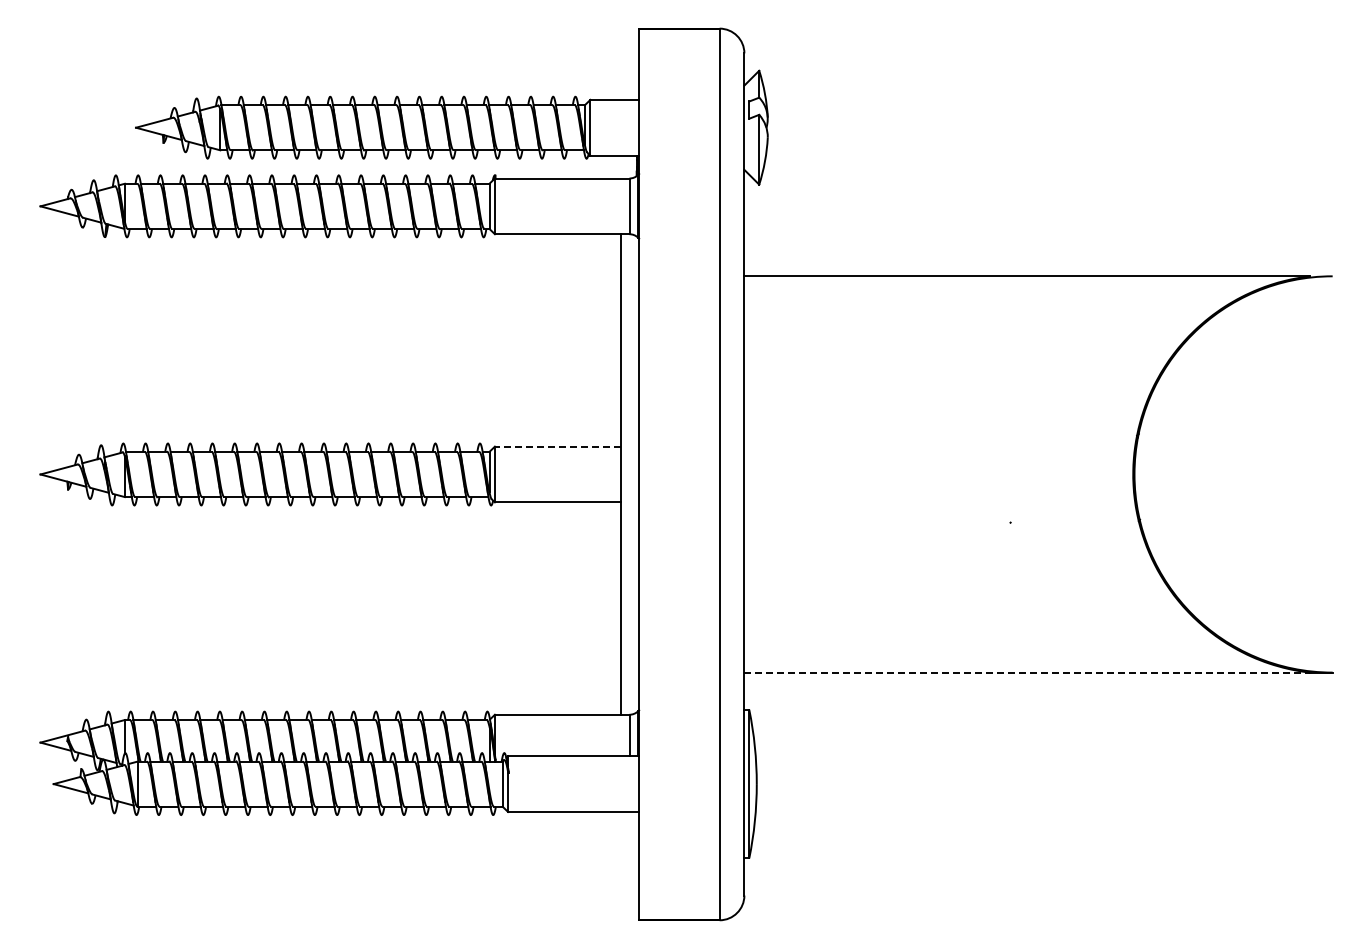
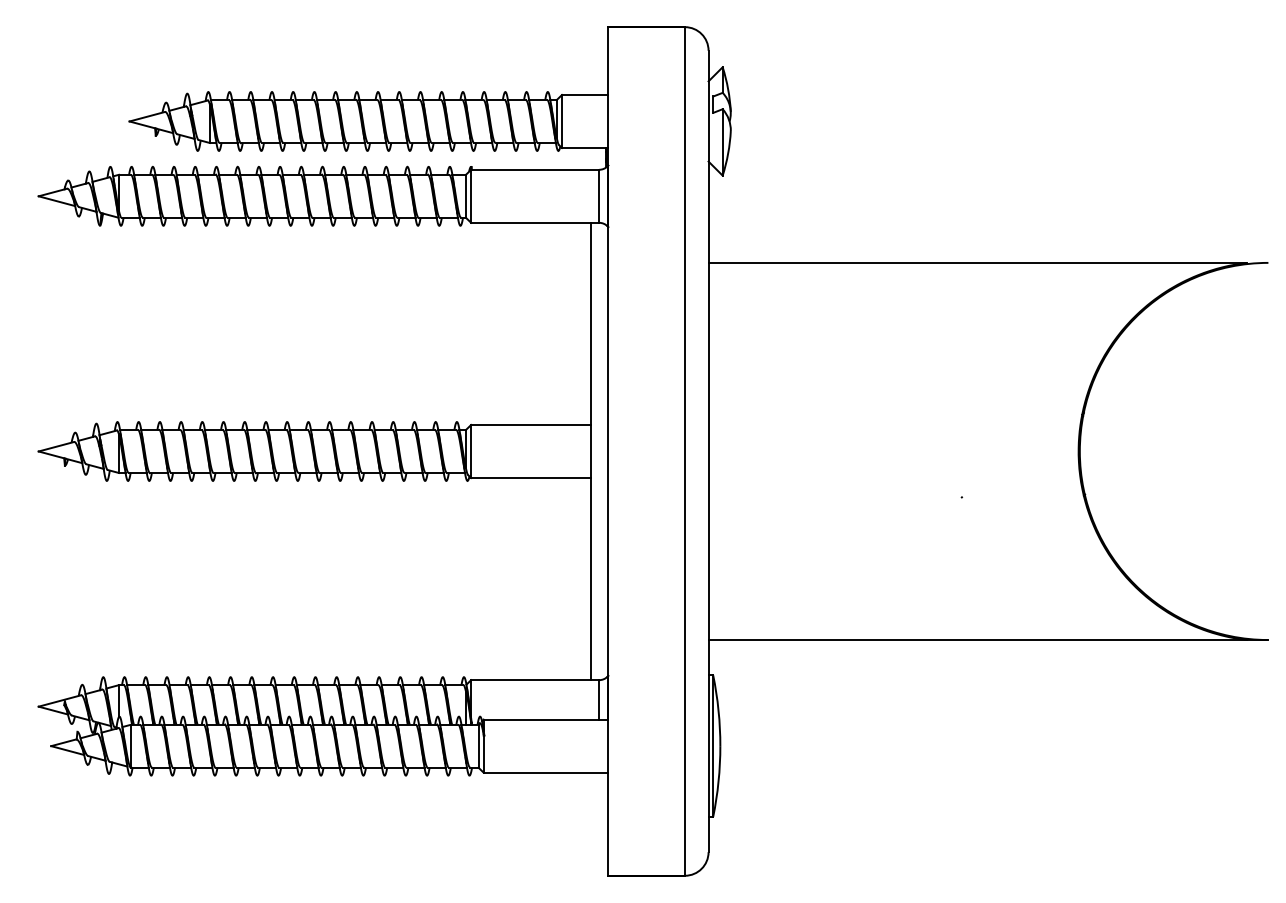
line: (557, 446) -> (530, 424), dashed -> solid
line: (1027, 672) -> (977, 639), dashed -> solid

